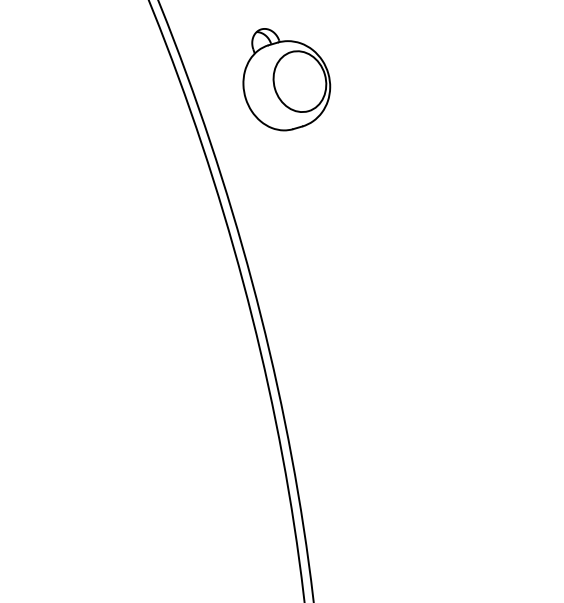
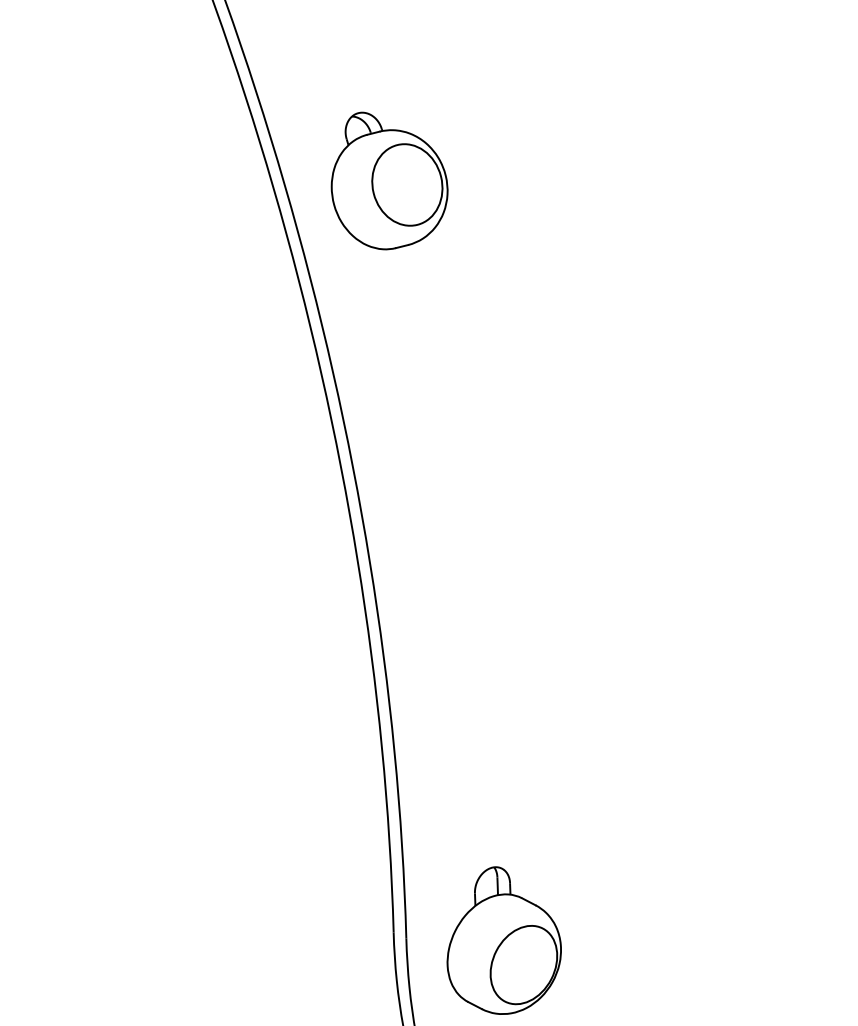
part: (286, 78) -> (389, 180), moved

